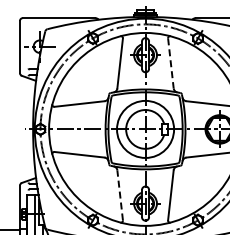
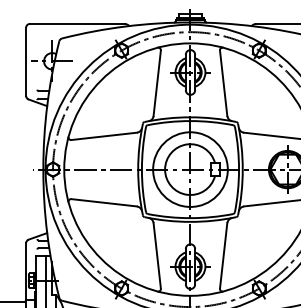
line: (170, 63) -> (223, 83), dashed -> solid
line: (120, 194) -> (157, 254), dashed -> solid

